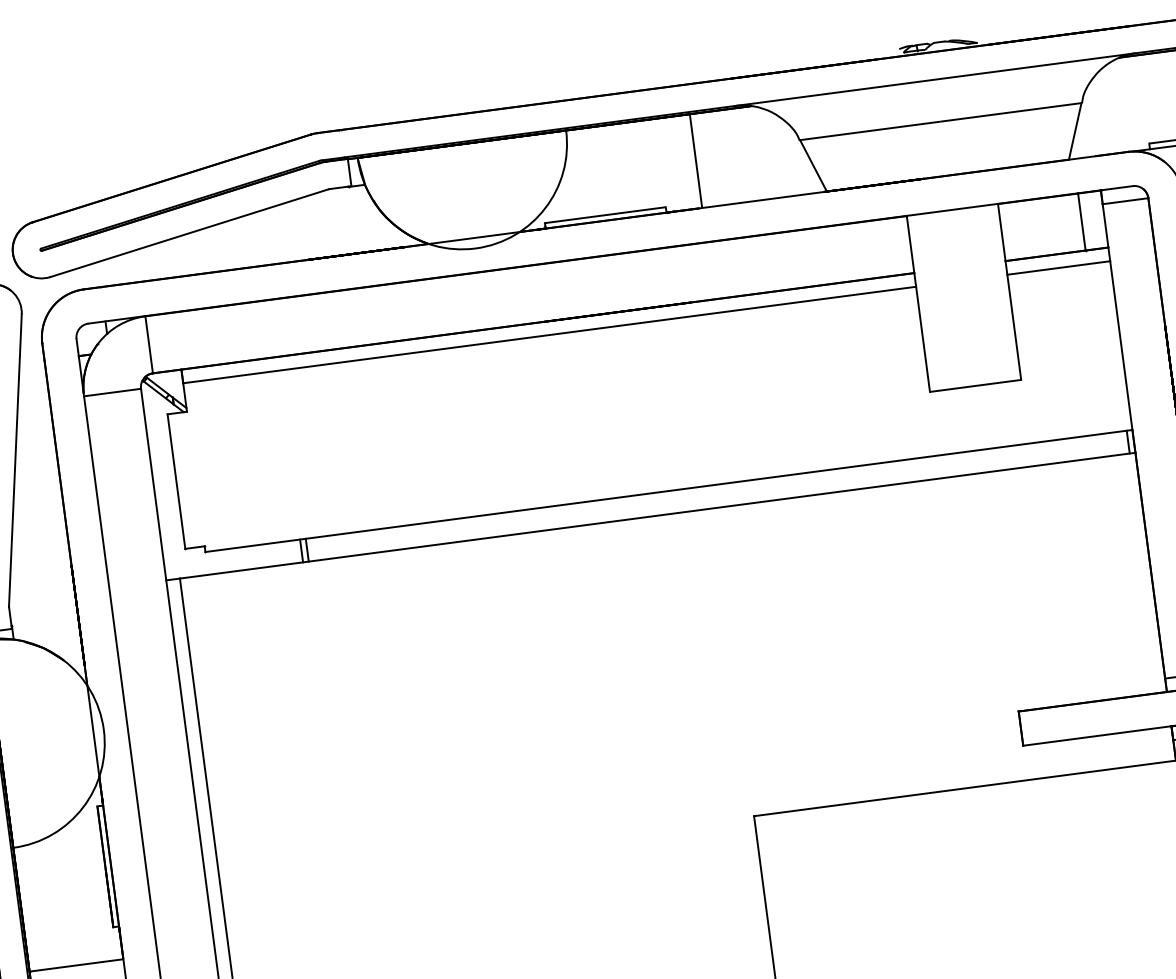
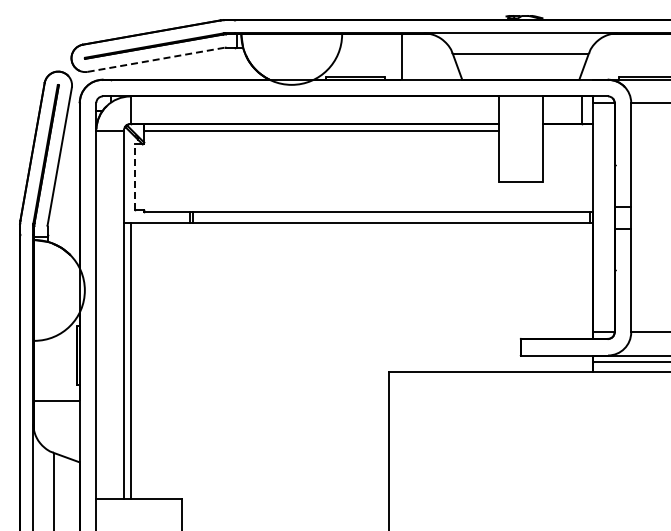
line: (189, 232) -> (156, 59), solid -> dashed
line: (1058, 267) -> (567, 130), removed
line: (175, 480) -> (134, 176), solid -> dashed

